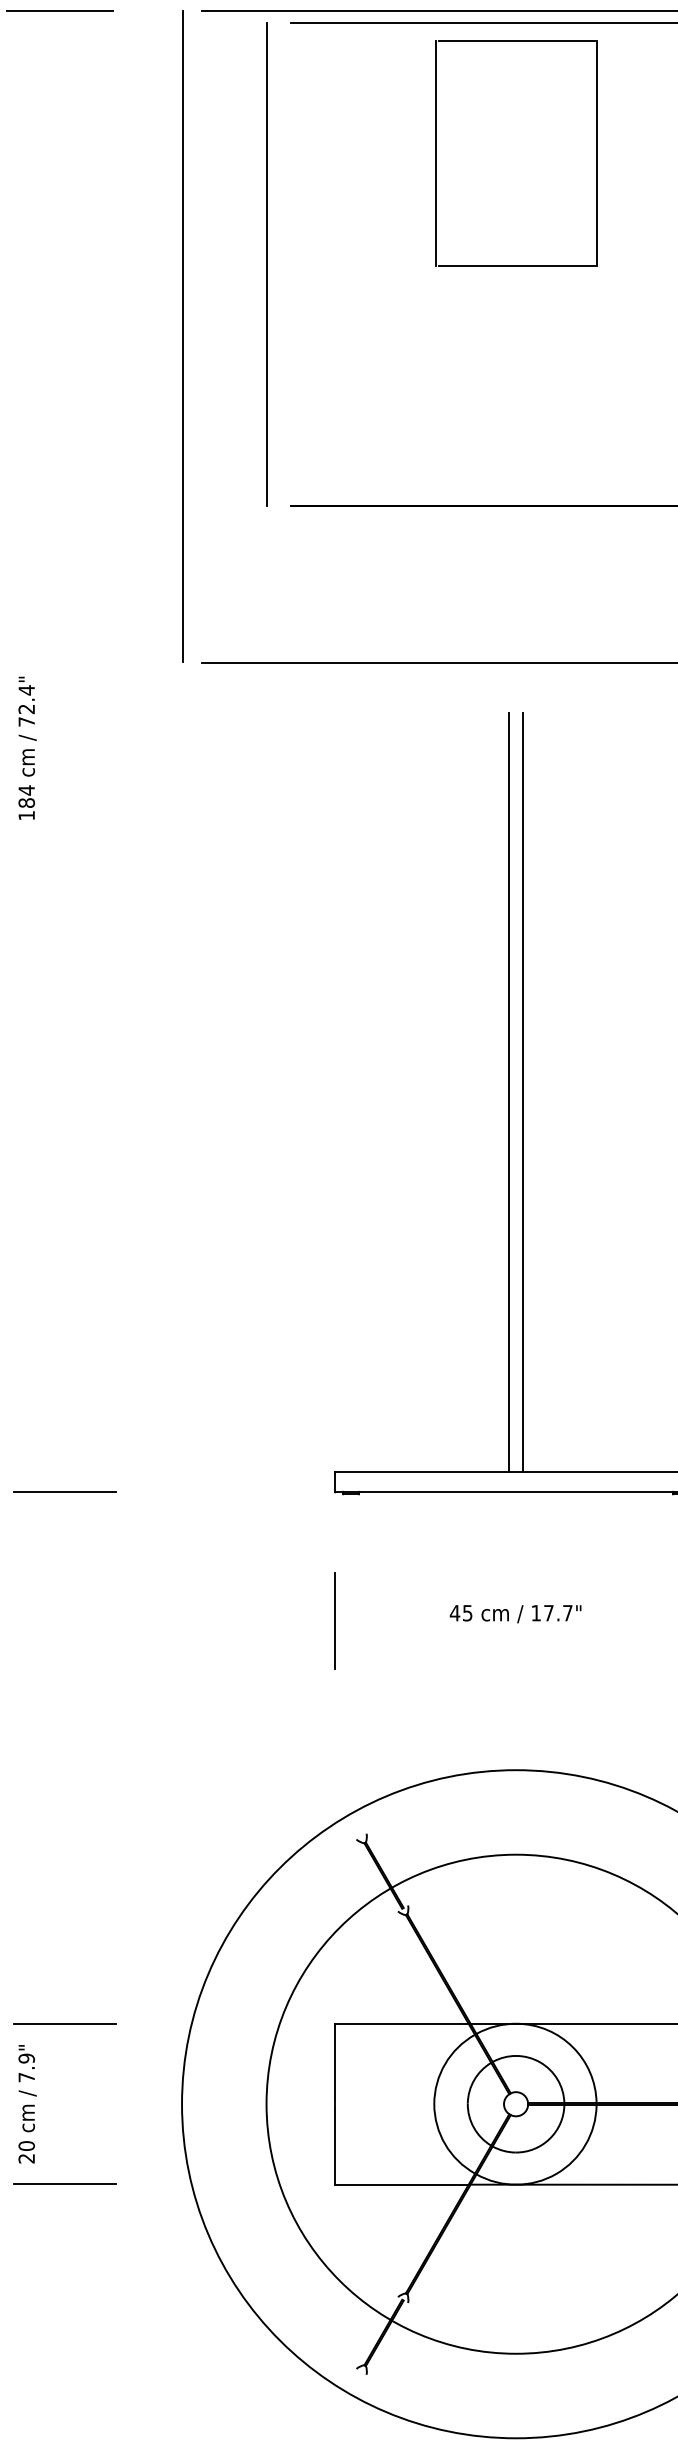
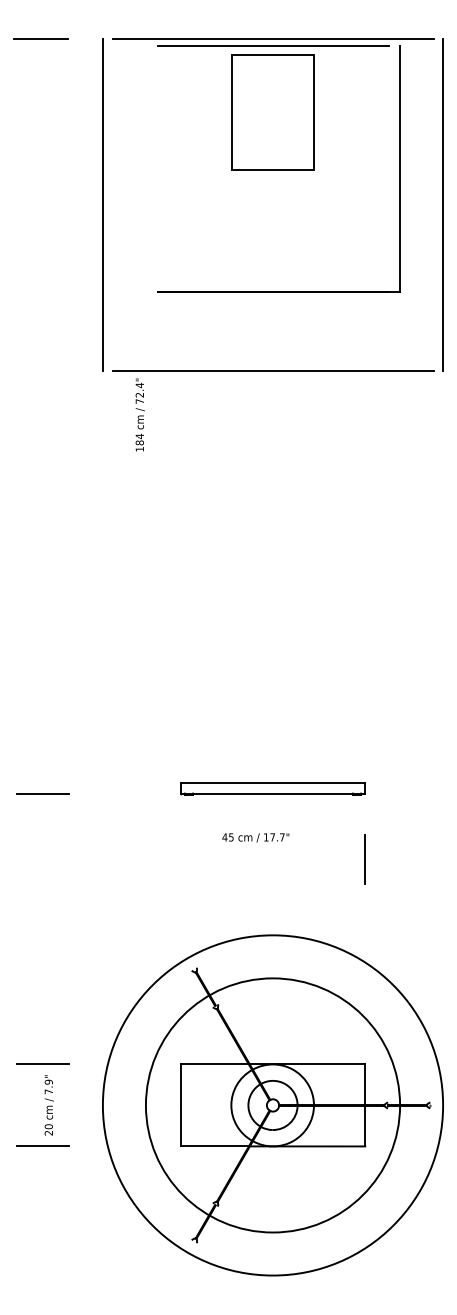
line: (267, 264) -> (146, 168), removed
text: (26, 747) -> (139, 414), moved
line: (509, 1092) -> (269, 590), removed
line: (522, 1092) -> (276, 590), removed
text: (515, 1613) -> (255, 837), moved
line: (334, 1619) -> (180, 858), removed
text: (26, 2104) -> (48, 1105), moved

